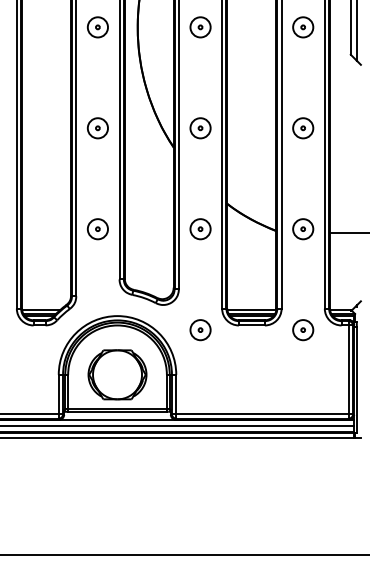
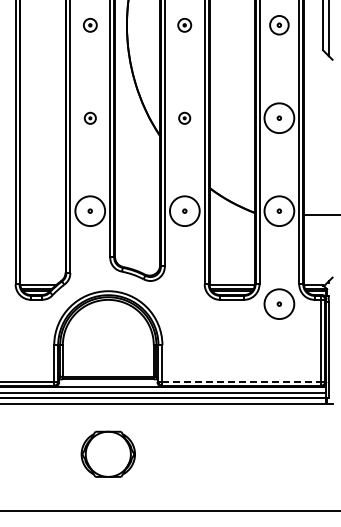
part: (98, 27) -> (90, 25), size x0.7
part: (200, 27) -> (184, 25), size x0.7
circle: (303, 127) -> (279, 117), size x1.6
part: (98, 128) -> (90, 118), size x0.6
part: (200, 128) -> (184, 118), size x0.6
circle: (97, 228) -> (89, 210), size x1.6
circle: (200, 228) -> (184, 210), size x1.6
circle: (303, 228) -> (279, 210), size x1.6
circle: (303, 329) -> (279, 303), size x1.6
part: (200, 330) -> (184, 304), removed
part: (116, 373) -> (107, 453), moved
line: (263, 414) -> (242, 381), solid -> dashed

